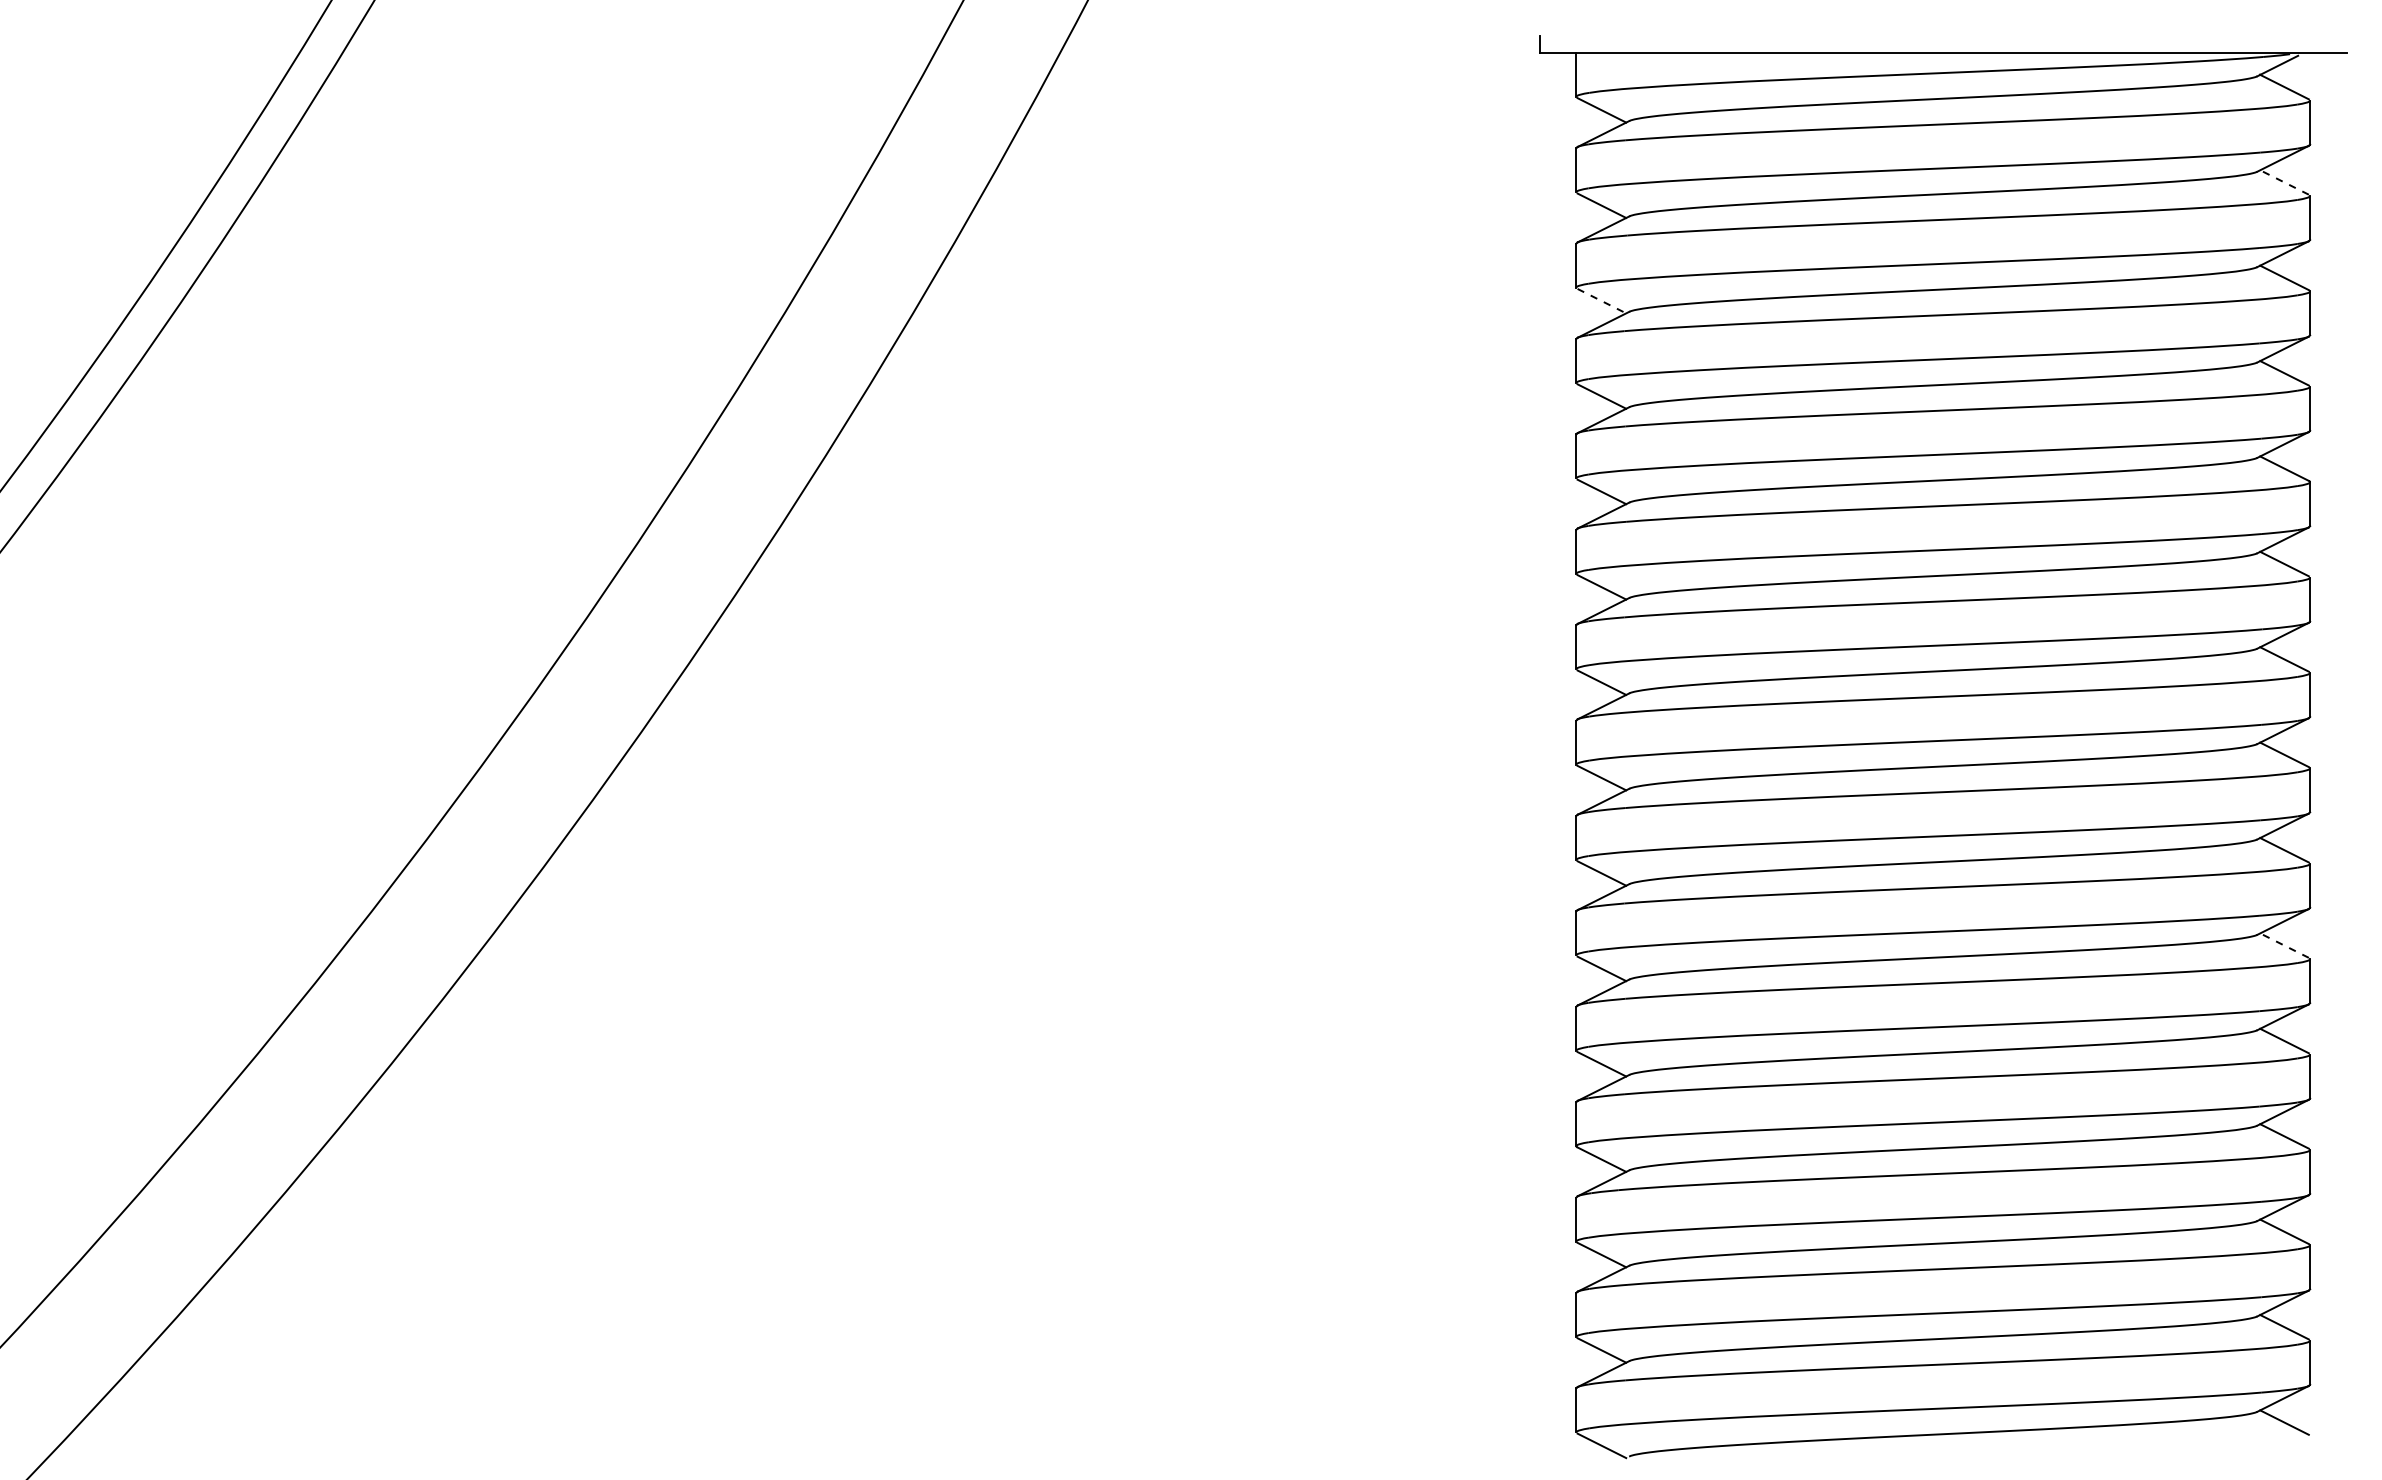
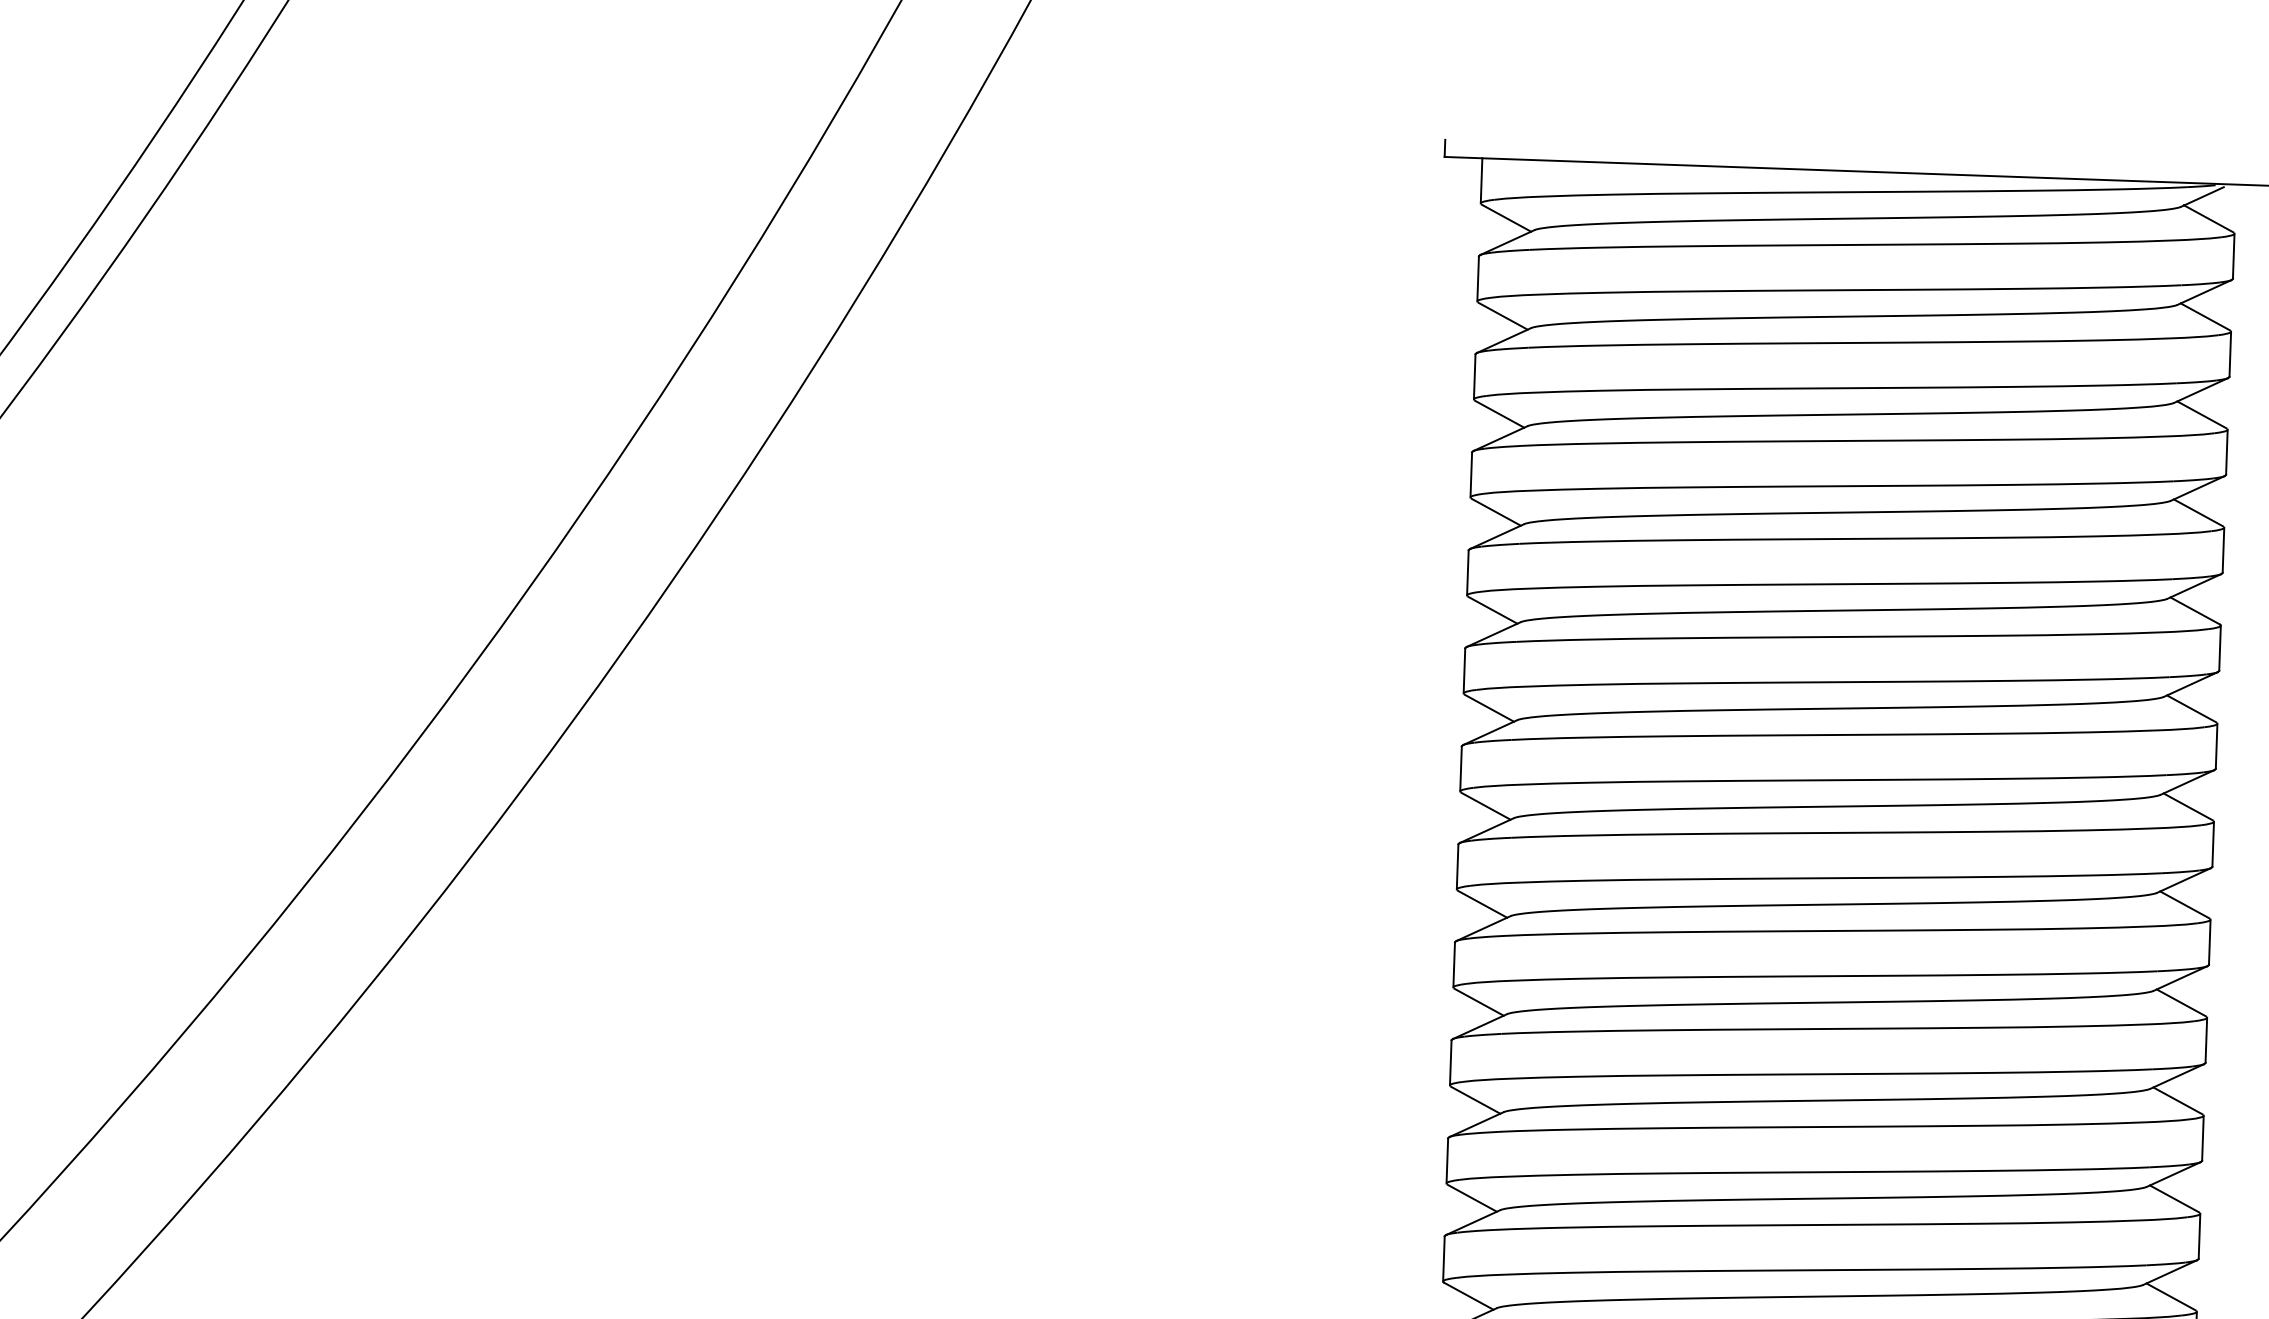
line: (2284, 182) -> (2205, 316), dashed -> solid
line: (1602, 301) -> (1500, 414), dashed -> solid
line: (2284, 945) -> (2177, 1100), dashed -> solid

